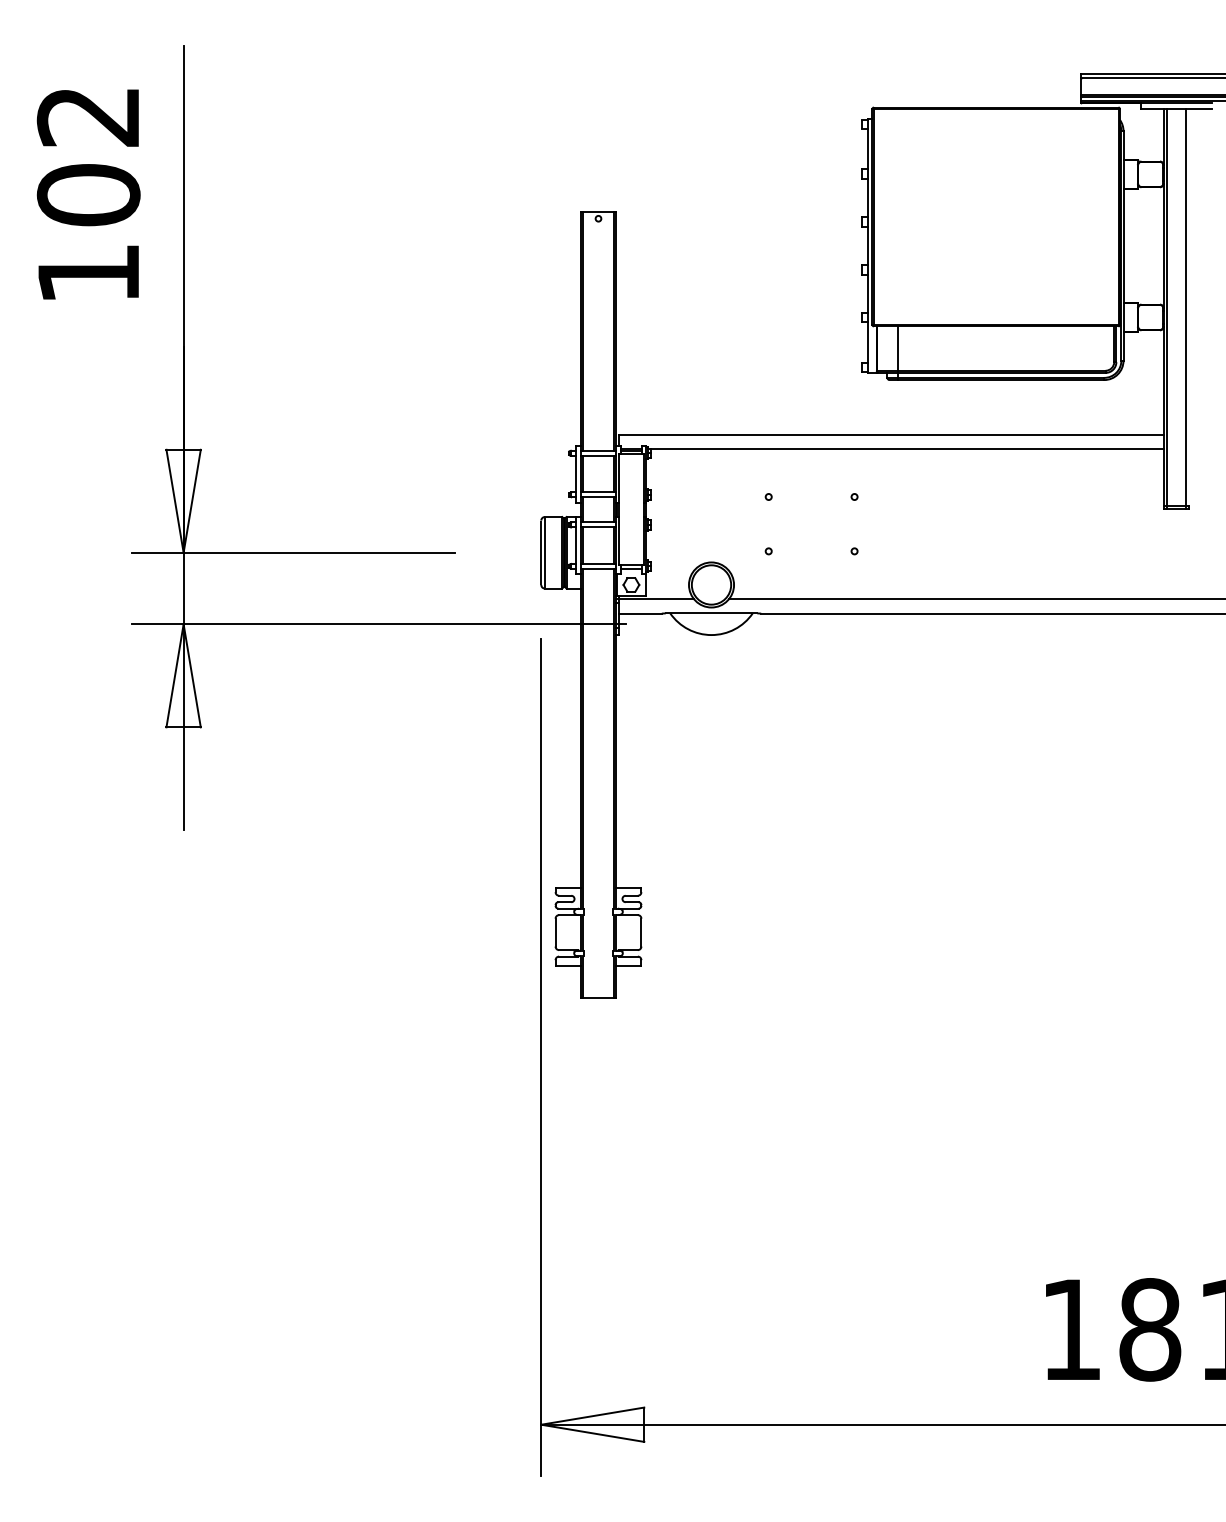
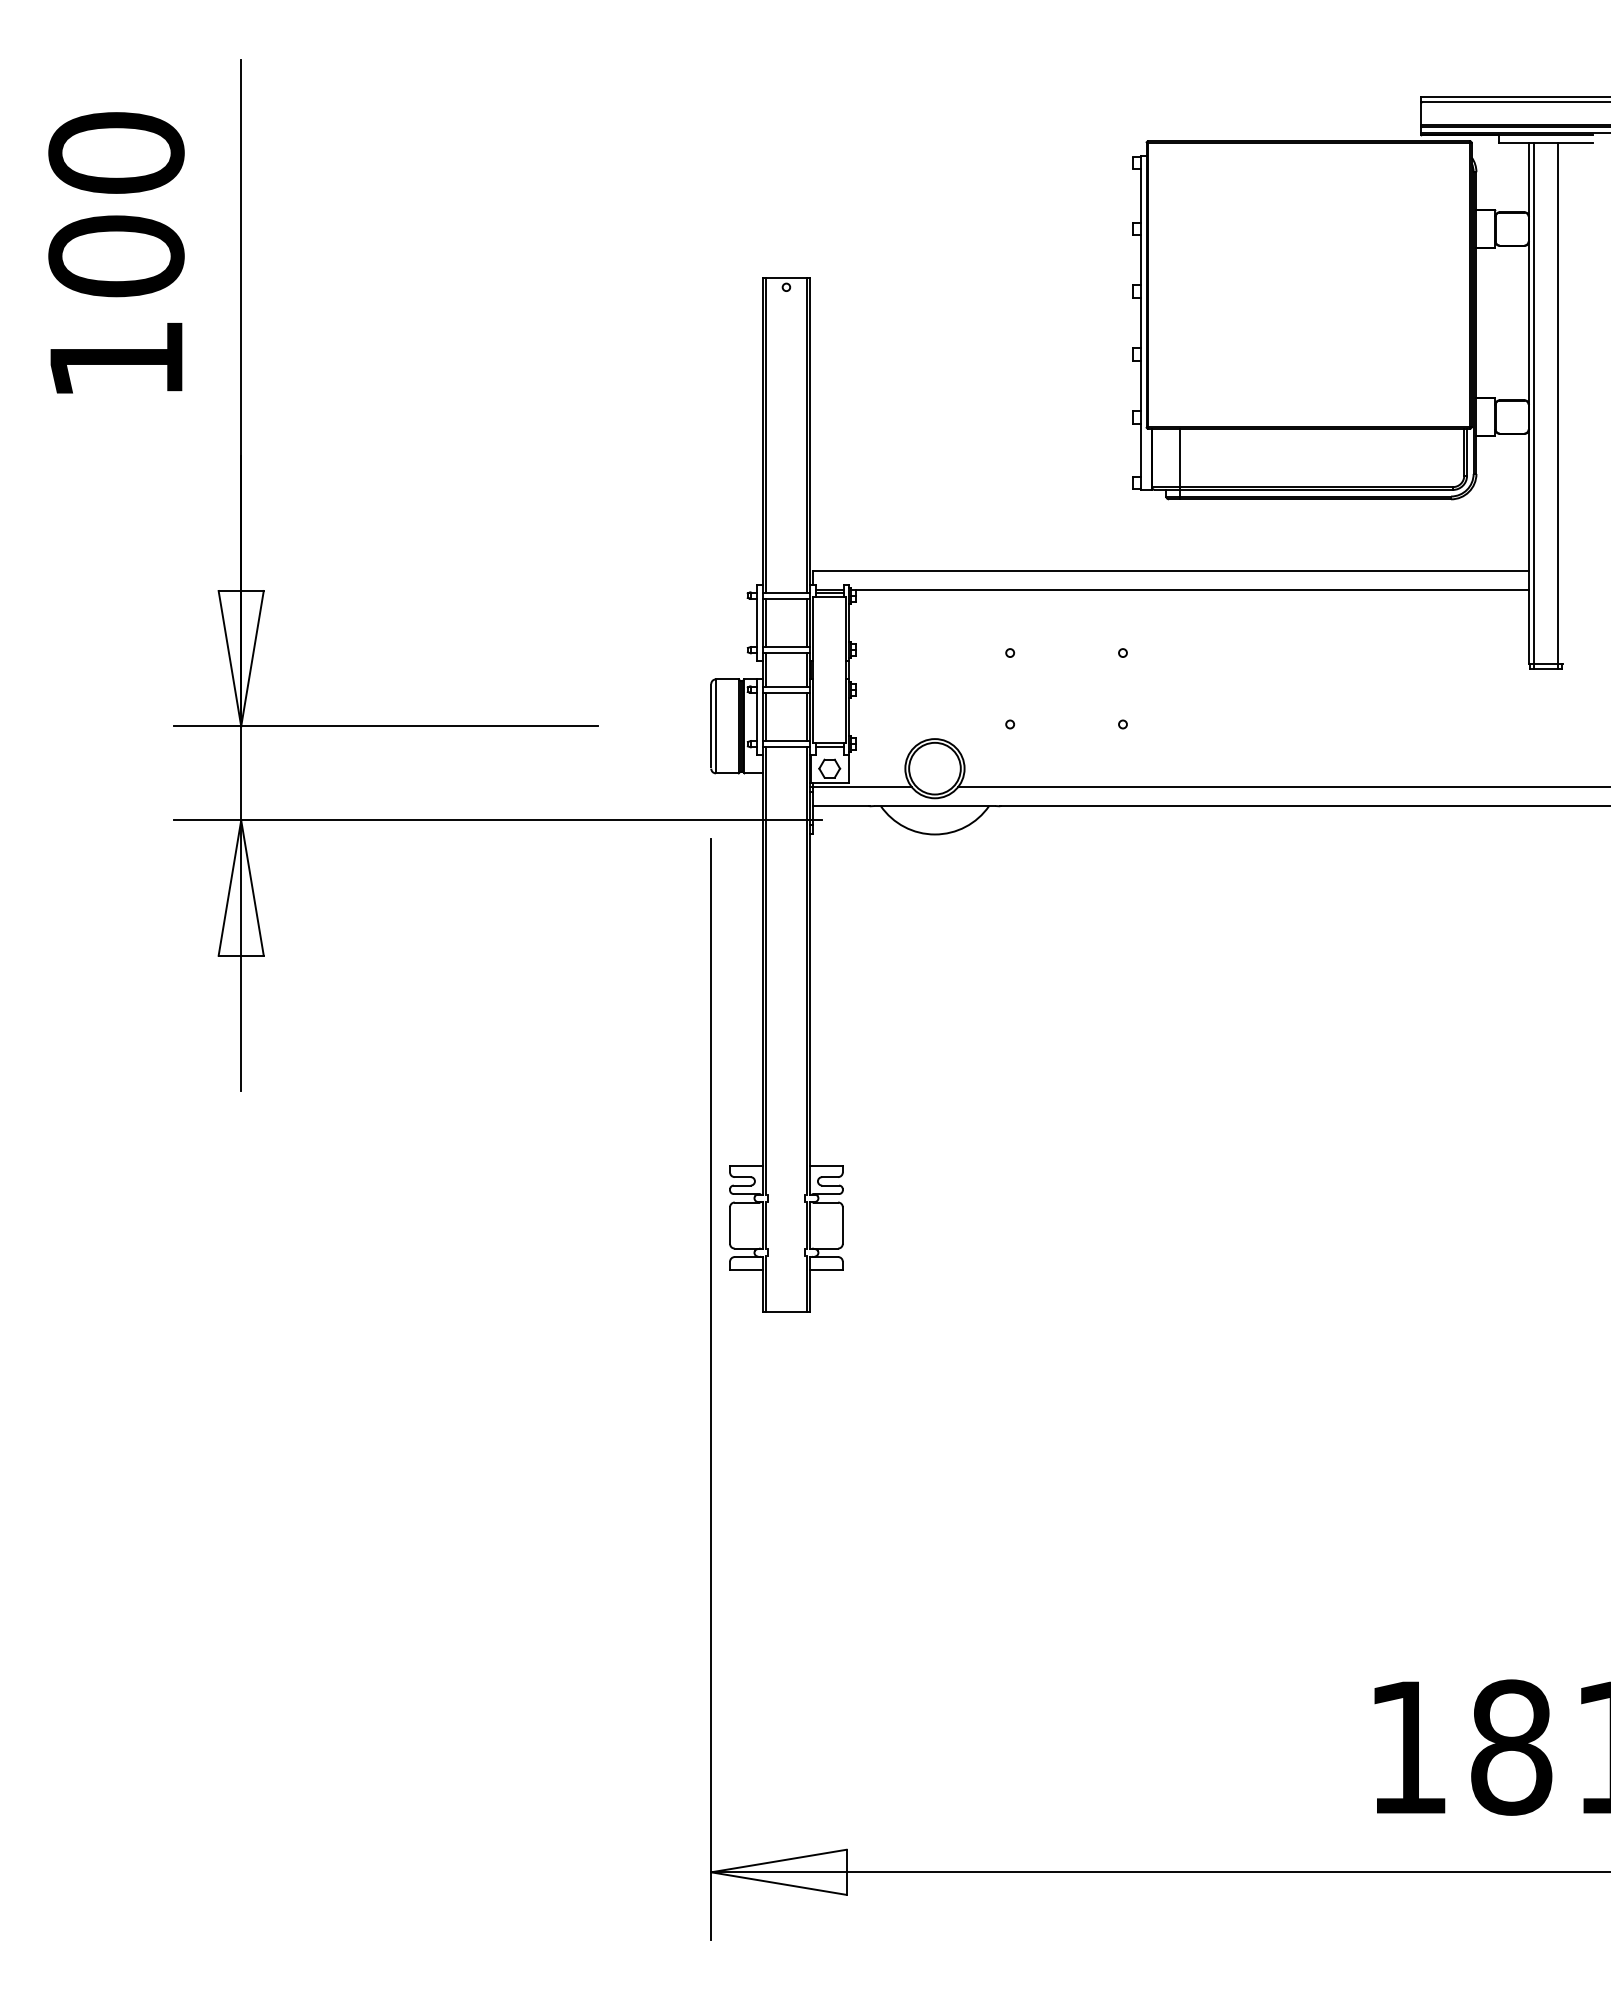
text: (88, 116) -> (116, 152), 102 -> 100

